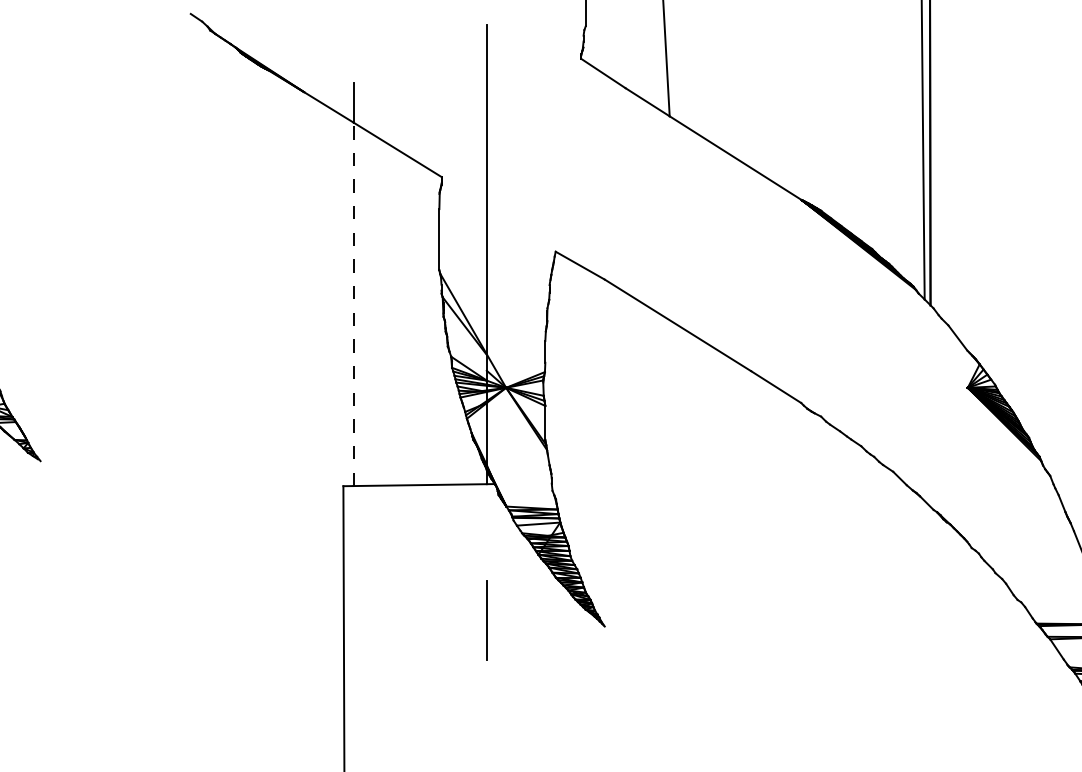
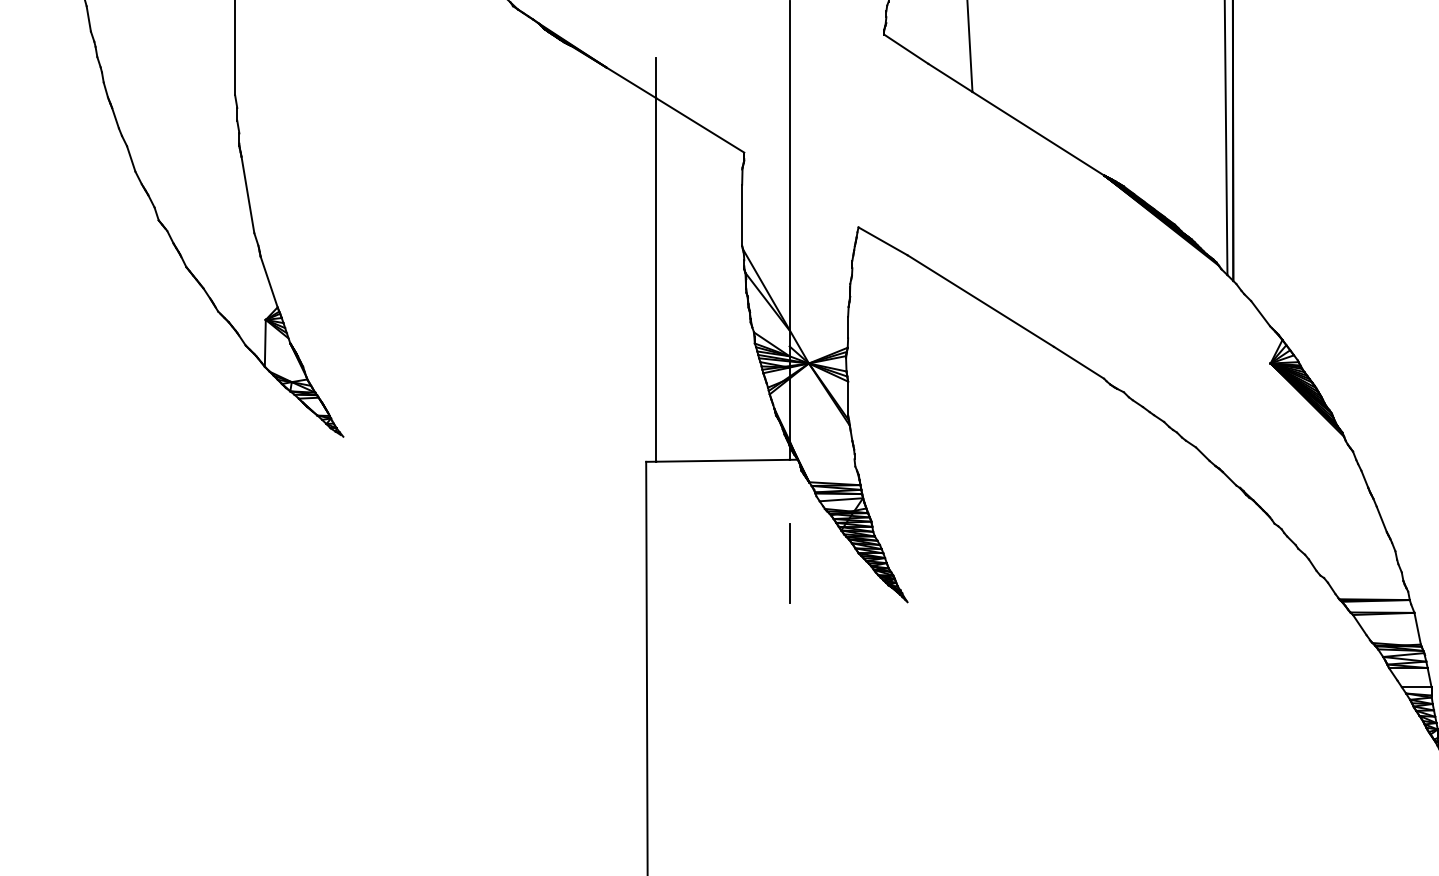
line: (353, 303) -> (656, 279), dashed -> solid
line: (486, 620) -> (789, 563), moved

